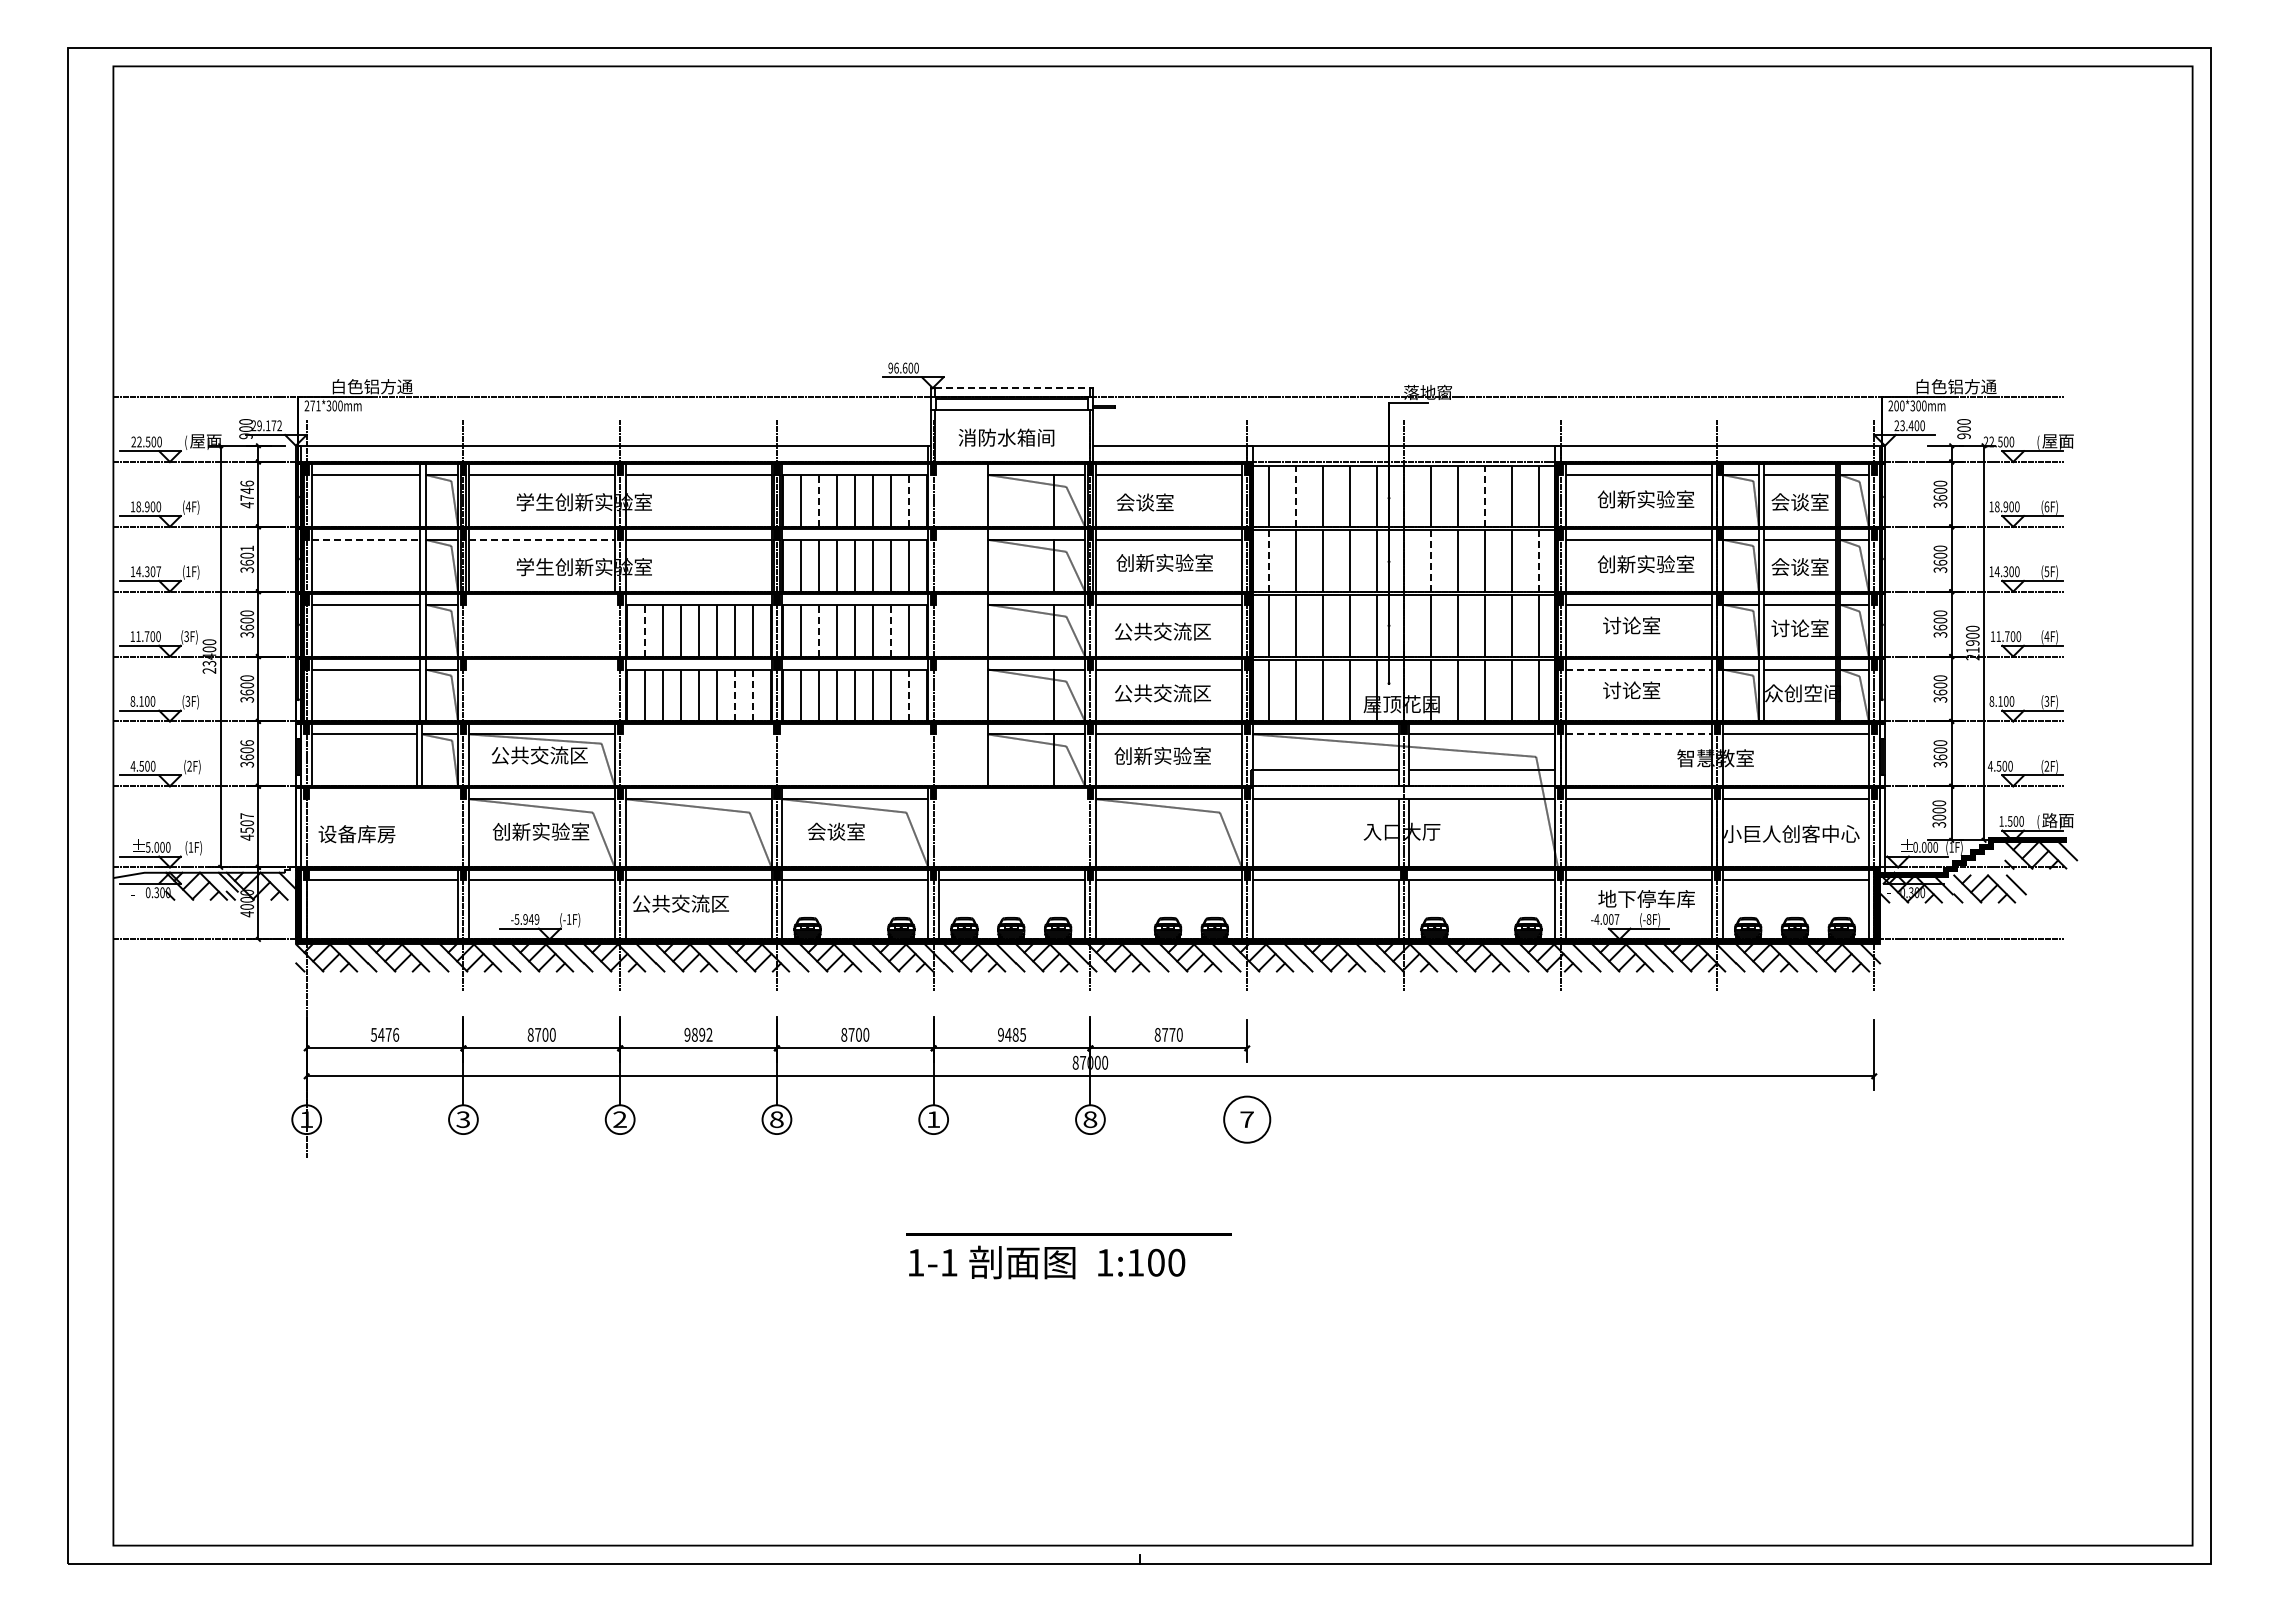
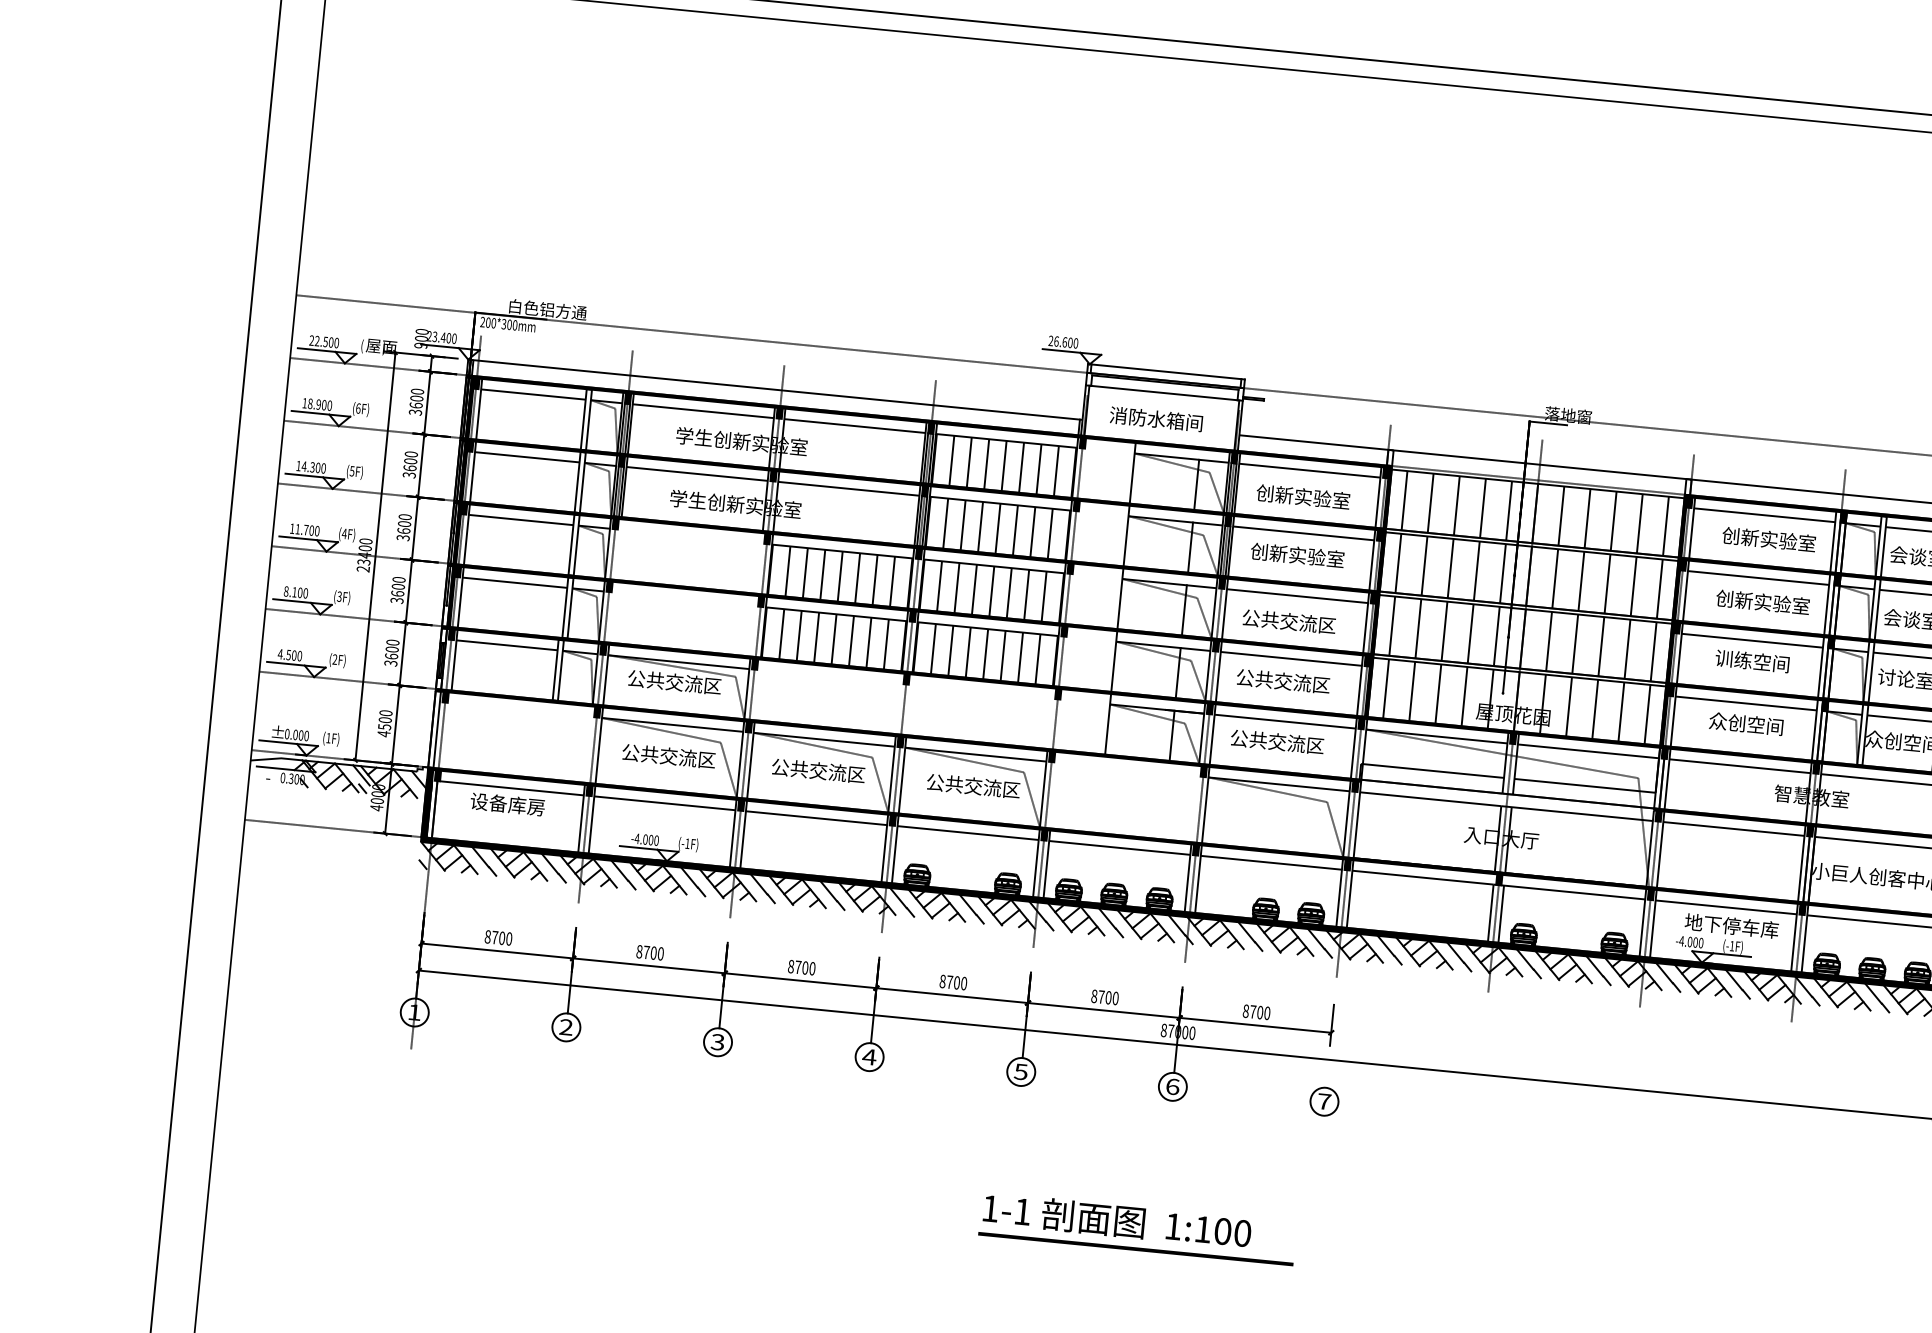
text: (890, 368) -> (1050, 341), 96.600 -> 26.600
line: (1012, 388) -> (1166, 372), dashed -> solid
text: (315, 405) -> (491, 322), 271*300mm -> 200*300mm
text: (269, 425) -> (444, 337), 29.172 -> 23.400
text: (247, 494) -> (416, 402), 4746 -> 3600
line: (1295, 496) -> (1430, 503), dashed -> solid
line: (1485, 496) -> (1614, 521), dashed -> solid
line: (819, 500) -> (969, 462), dashed -> solid
line: (909, 500) -> (1056, 470), dashed -> solid
text: (1164, 502) -> (1303, 496), 会谈室 -> 创新实验室
text: (187, 506) -> (357, 408), (4F) -> (6F)
line: (366, 539) -> (527, 457), dashed -> solid
line: (541, 539) -> (696, 473), dashed -> solid
text: (247, 548) -> (411, 454), 3601 -> 3600
line: (1268, 561) -> (1398, 563), dashed -> solid
line: (1430, 561) -> (1554, 579), dashed -> solid
line: (1539, 561) -> (1660, 589), dashed -> solid
text: (158, 571) -> (323, 468), 14.307 -> 14.300
text: (188, 571) -> (352, 471), (1F) -> (5F)
text: (1641, 625) -> (1752, 661), 讨论室 -> 训练空间
line: (644, 630) -> (787, 571), dashed -> solid
line: (819, 630) -> (957, 587), dashed -> solid
line: (891, 630) -> (1026, 594), dashed -> solid
text: (186, 636) -> (344, 533), (3F) -> (4F)
line: (1639, 669) -> (1746, 703), dashed -> solid
text: (1641, 690) -> (1746, 723), 讨论室 -> 众创空间
line: (734, 695) -> (868, 642), dashed -> solid
line: (752, 695) -> (886, 644), dashed -> solid
line: (909, 695) -> (1038, 659), dashed -> solid
line: (1639, 734) -> (1740, 766), dashed -> solid
text: (246, 742) -> (392, 641), 3606 -> 3600
text: (1162, 755) -> (1277, 741), 创新实验室 -> 公共交流区
text: (247, 815) -> (386, 712), 4507 -> 4500
text: (540, 831) -> (668, 755), 创新实验室 -> 公共交流区
text: (856, 831) -> (973, 785), 会谈室 -> 公共交流区
text: (356, 834) -> (507, 804), moved
text: (147, 847) -> (286, 734), 5.000 -> 0.000
text: (680, 903) -> (818, 770), moved
text: (526, 919) -> (646, 839), -5.949 -> -4.000
text: (1616, 919) -> (1700, 943), -4.007 -> -4.000
text: (1648, 919) -> (1731, 946), (-8F) -> (-1F)
text: (385, 1034) -> (499, 937), 5476 -> 8700
text: (698, 1034) -> (801, 967), 9892 -> 8700
text: (1012, 1034) -> (1105, 997), 9485 -> 8700
text: (1172, 1034) -> (1260, 1012), 8770 -> 8700
text: (619, 1119) -> (717, 1042), 2 -> 3
text: (776, 1119) -> (869, 1056), 8 -> 4
text: (933, 1119) -> (1021, 1071), 1 -> 5
text: (1090, 1119) -> (1172, 1086), 8 -> 6
circle: (1246, 1119) -> (1323, 1101), size x0.62
text: (463, 1120) -> (566, 1028), 3 -> 2
line: (1068, 1234) -> (1135, 1249), moved

